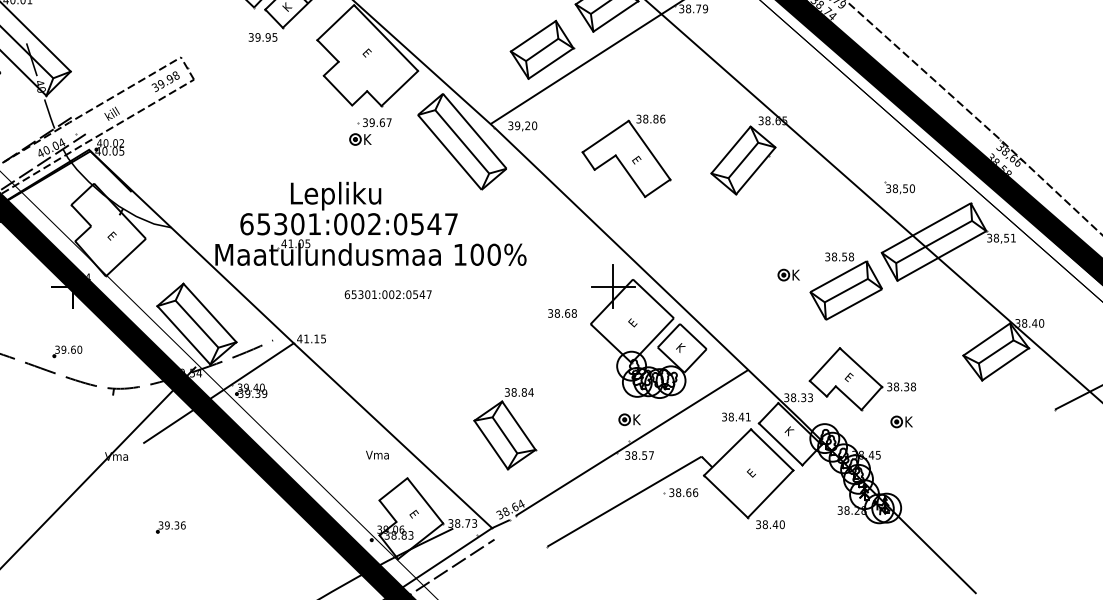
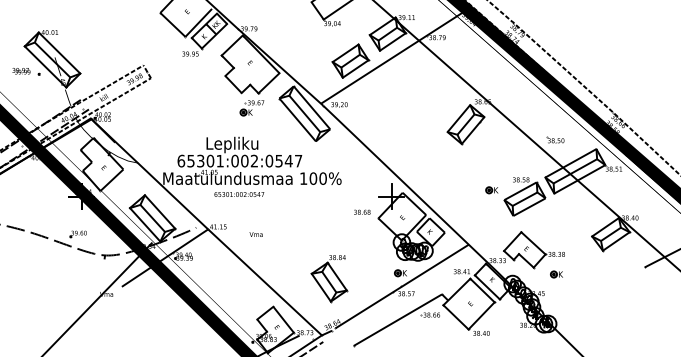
part: (625, 156) -> (398, 122), removed
text: (388, 294) -> (239, 194), moved
text: (376, 455) -> (255, 234), moved
part: (170, 526) -> (137, 334), removed

